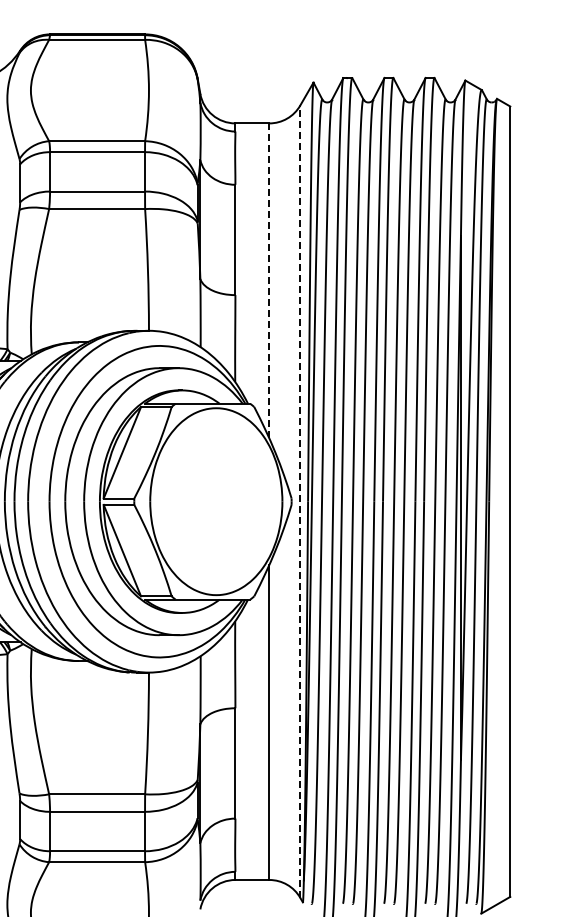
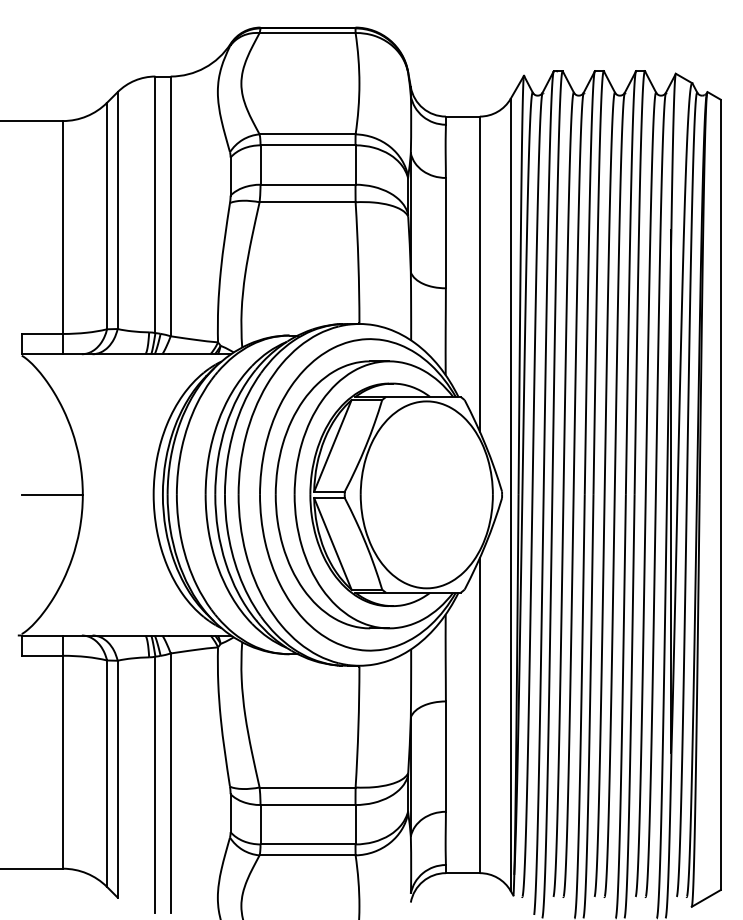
line: (269, 281) -> (479, 274), dashed -> solid
line: (300, 501) -> (510, 494), dashed -> solid

